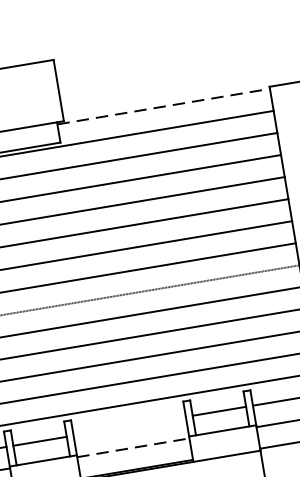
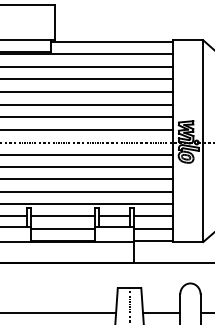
line: (163, 106) -> (111, 41), dashed -> solid
line: (130, 426) -> (63, 216), added
line: (133, 447) -> (63, 228), dashed -> solid

